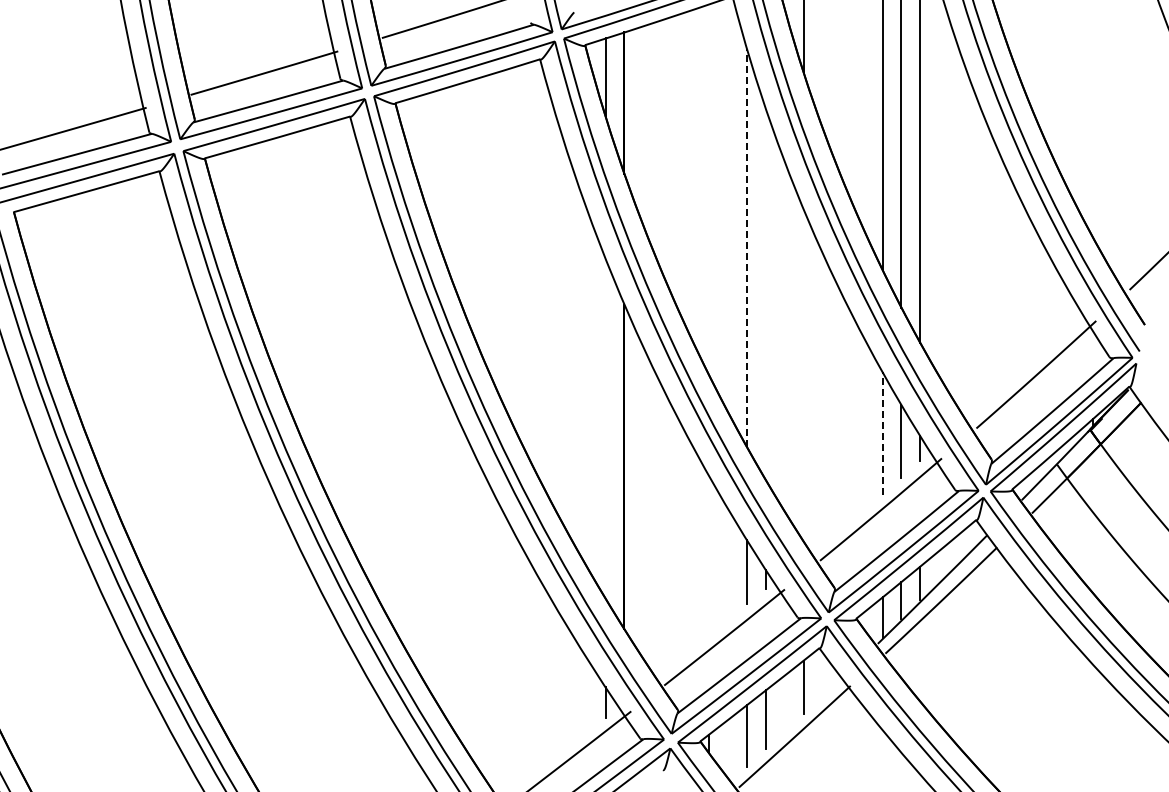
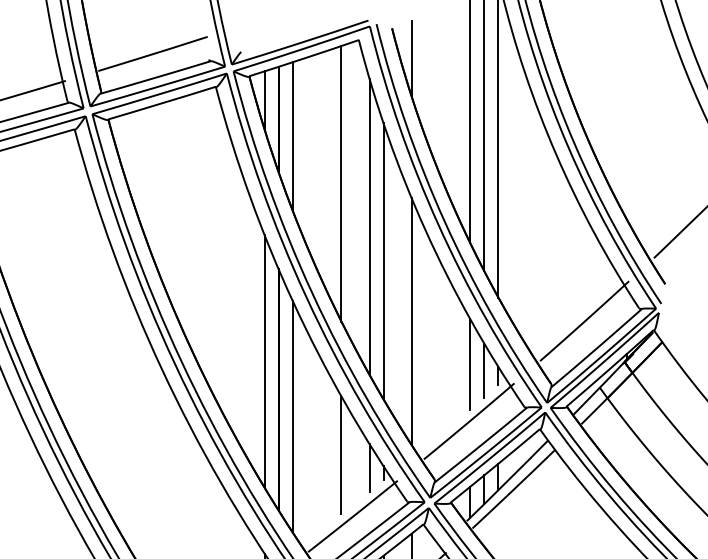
line: (643, 125) -> (292, 135), added
line: (709, 189) -> (341, 183), added
line: (746, 247) -> (369, 226), dashed -> solid
line: (765, 294) -> (383, 261), added
line: (803, 375) -> (411, 321), added
line: (605, 428) -> (264, 361), added
line: (882, 433) -> (470, 364), dashed -> solid
line: (643, 502) -> (292, 416), added
line: (709, 555) -> (341, 455), added

